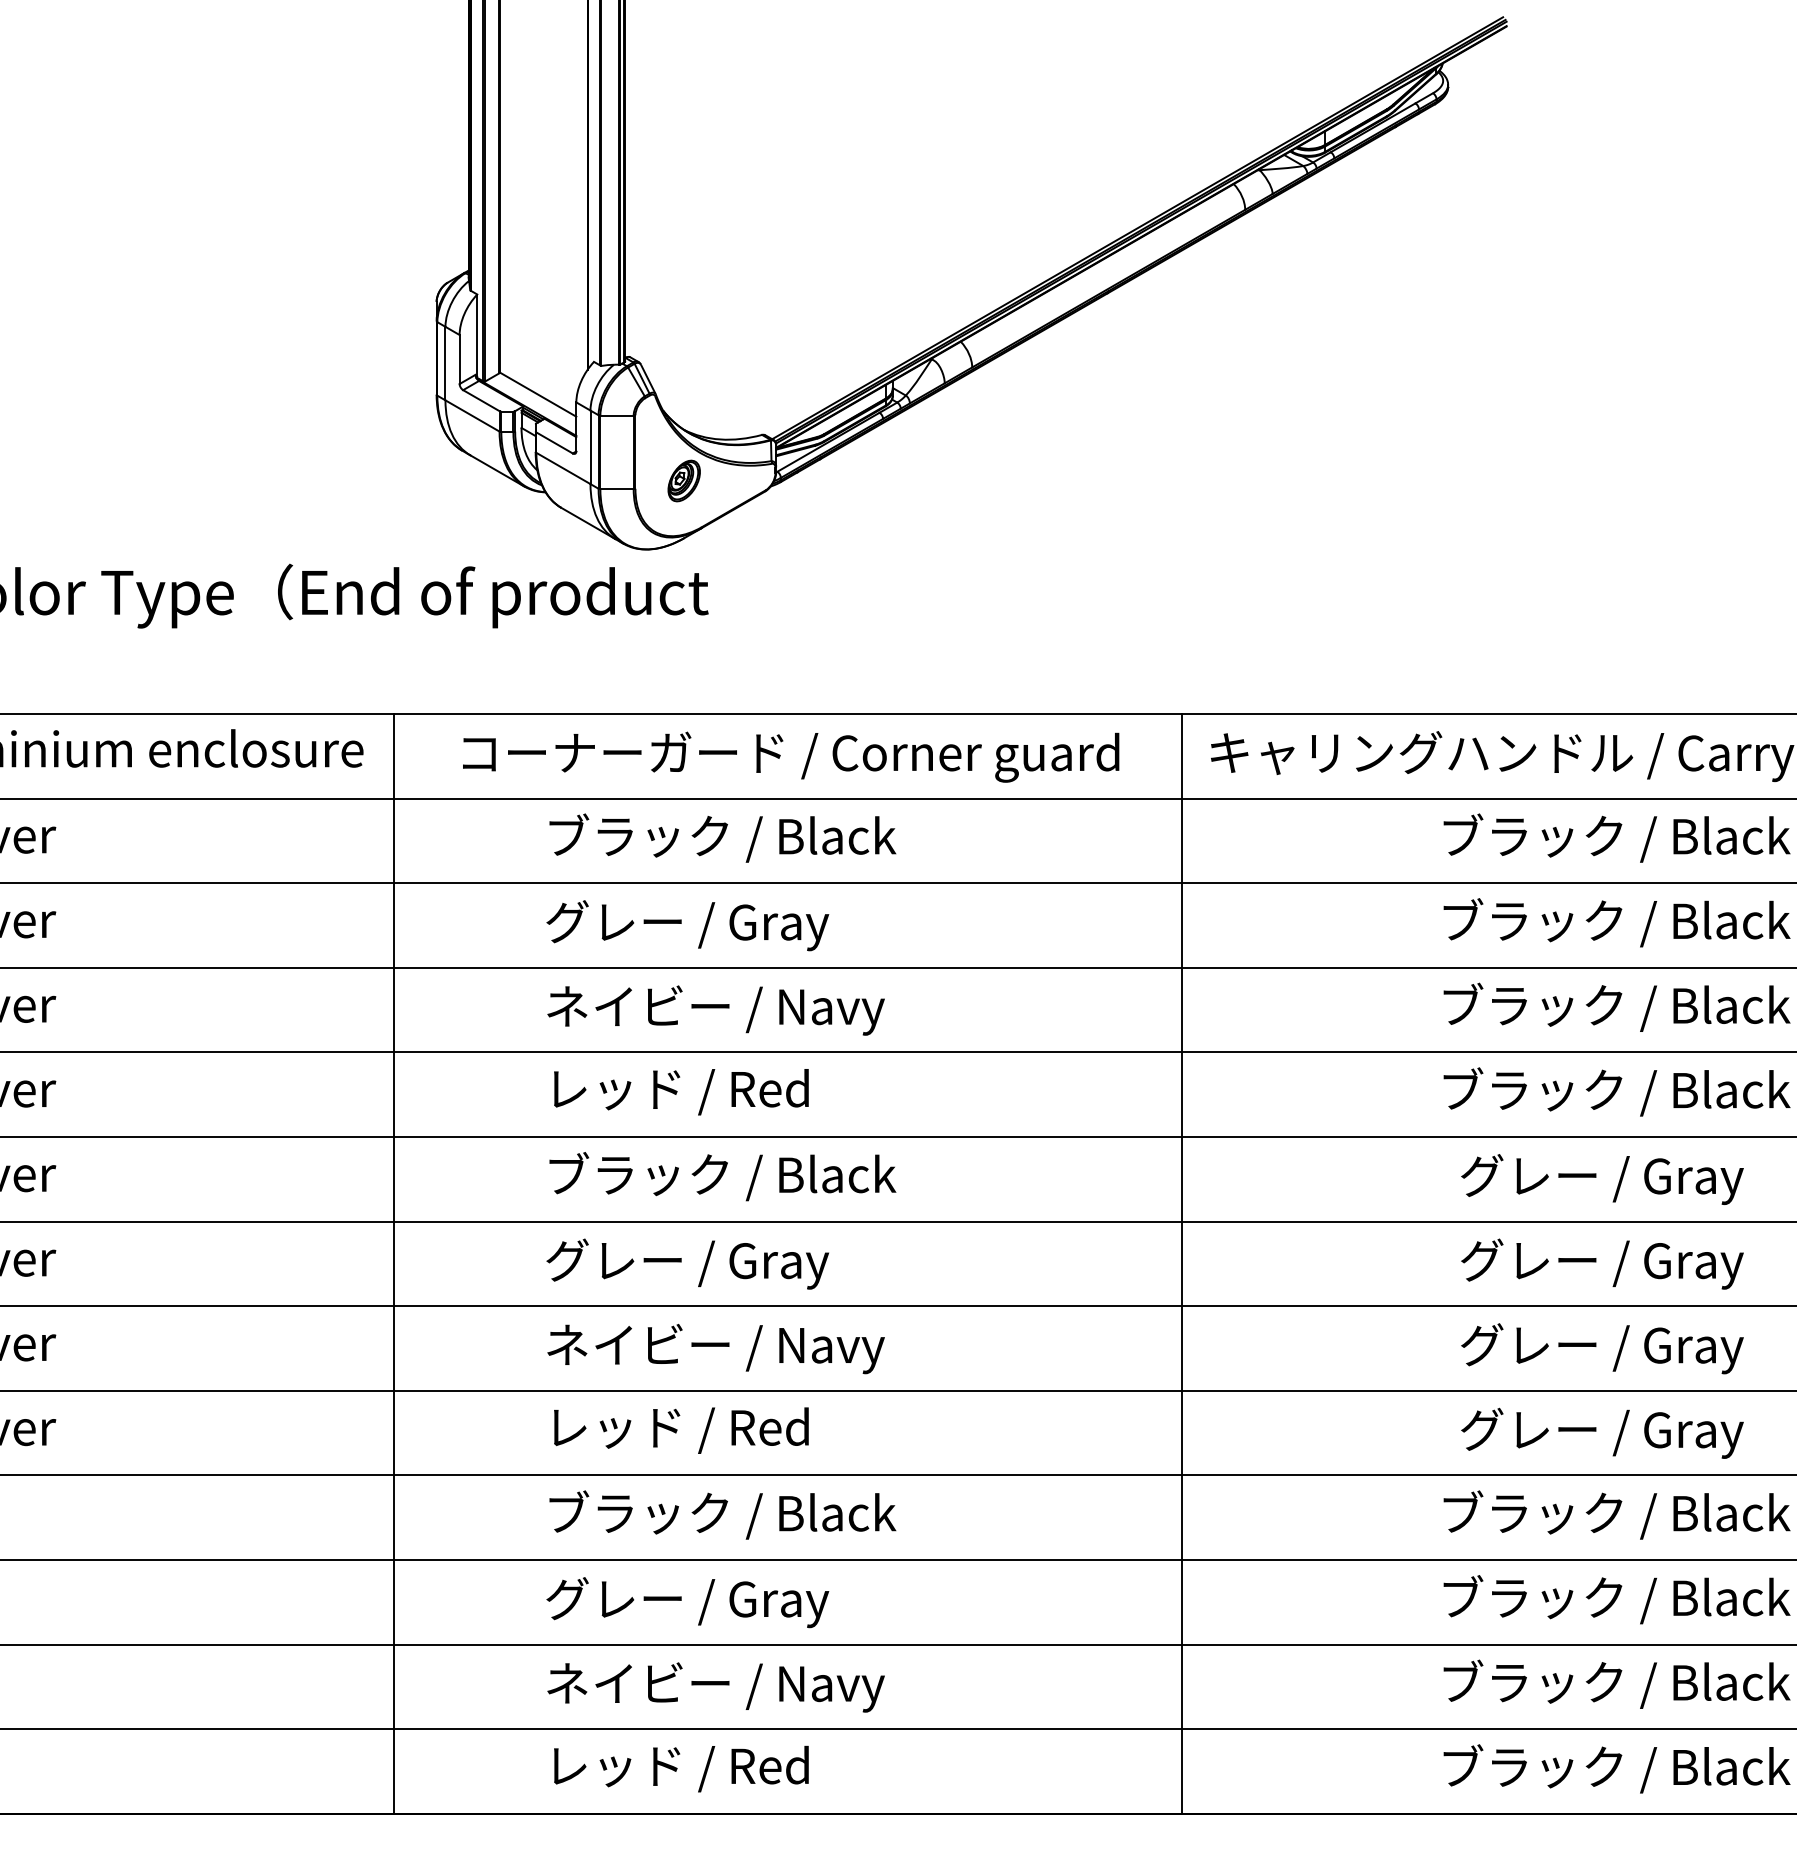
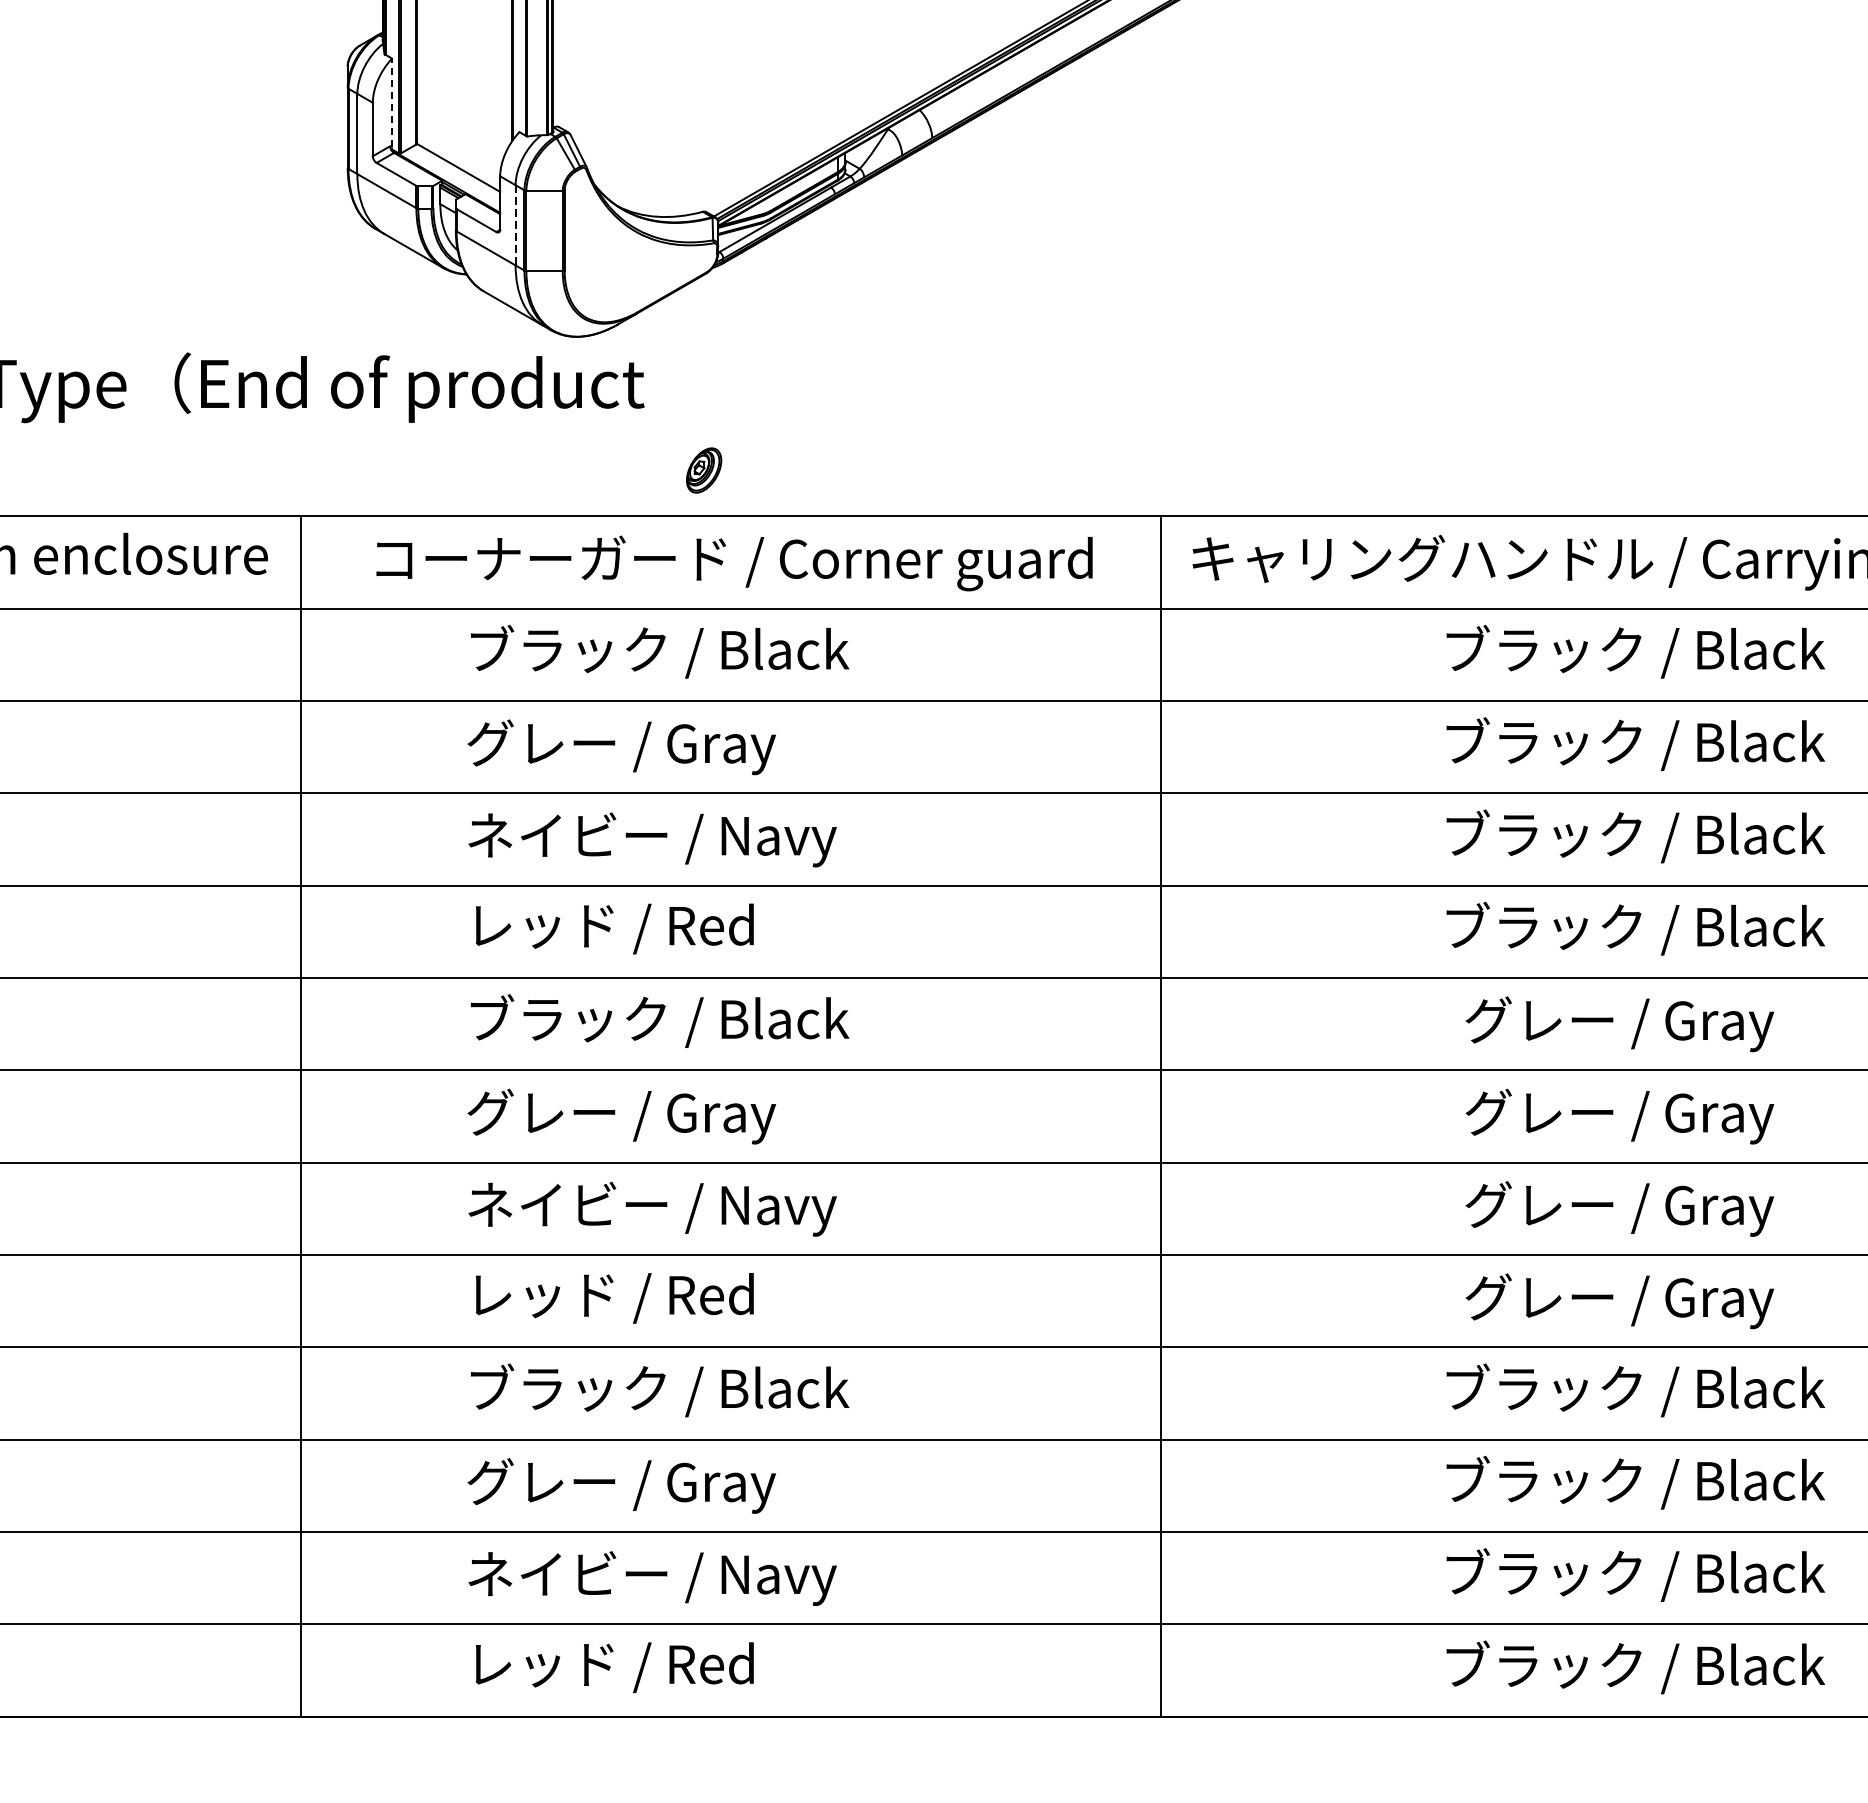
line: (477, 335) -> (392, 103), solid -> dashed
line: (590, 447) -> (515, 225), solid -> dashed
part: (683, 480) -> (703, 469), moved

